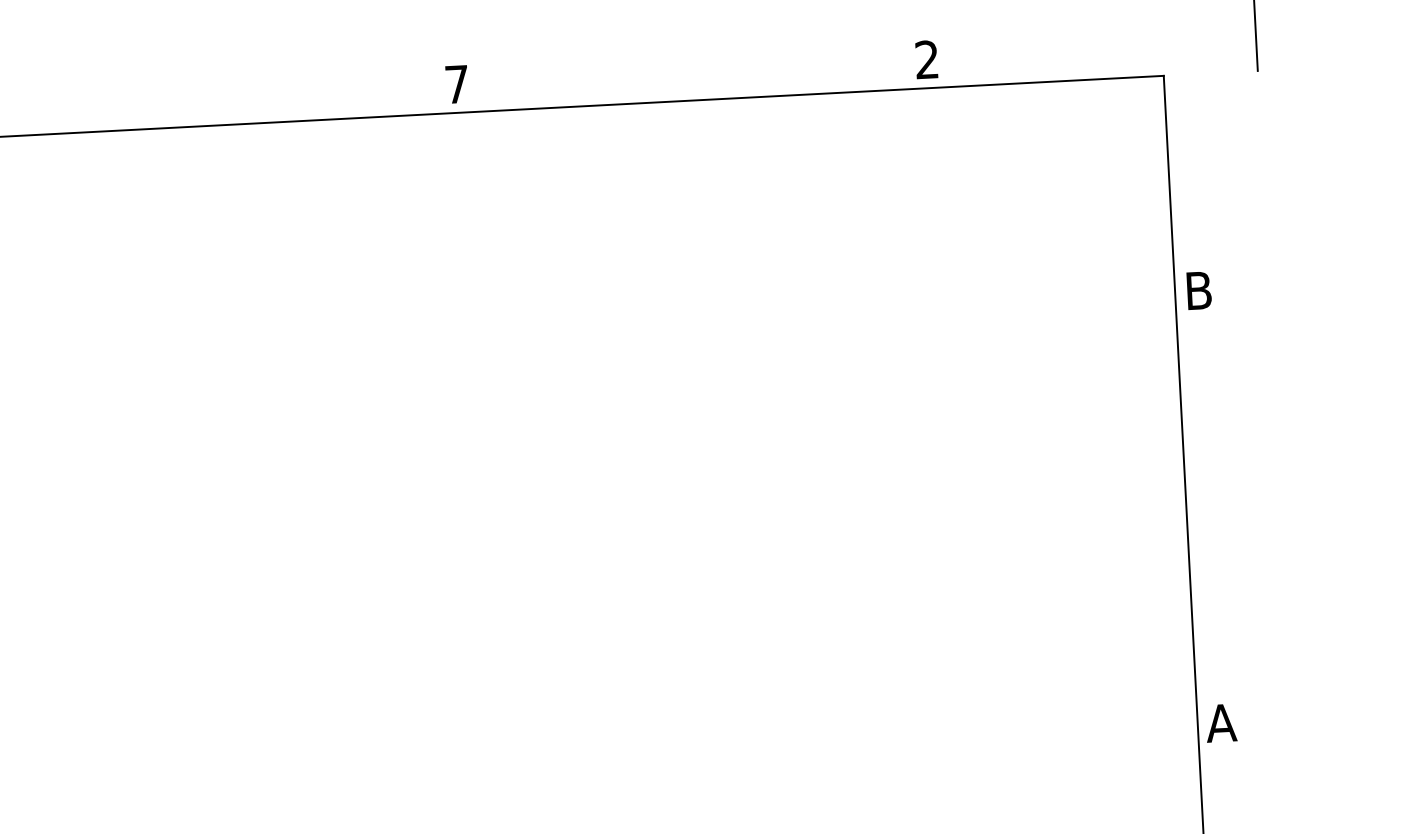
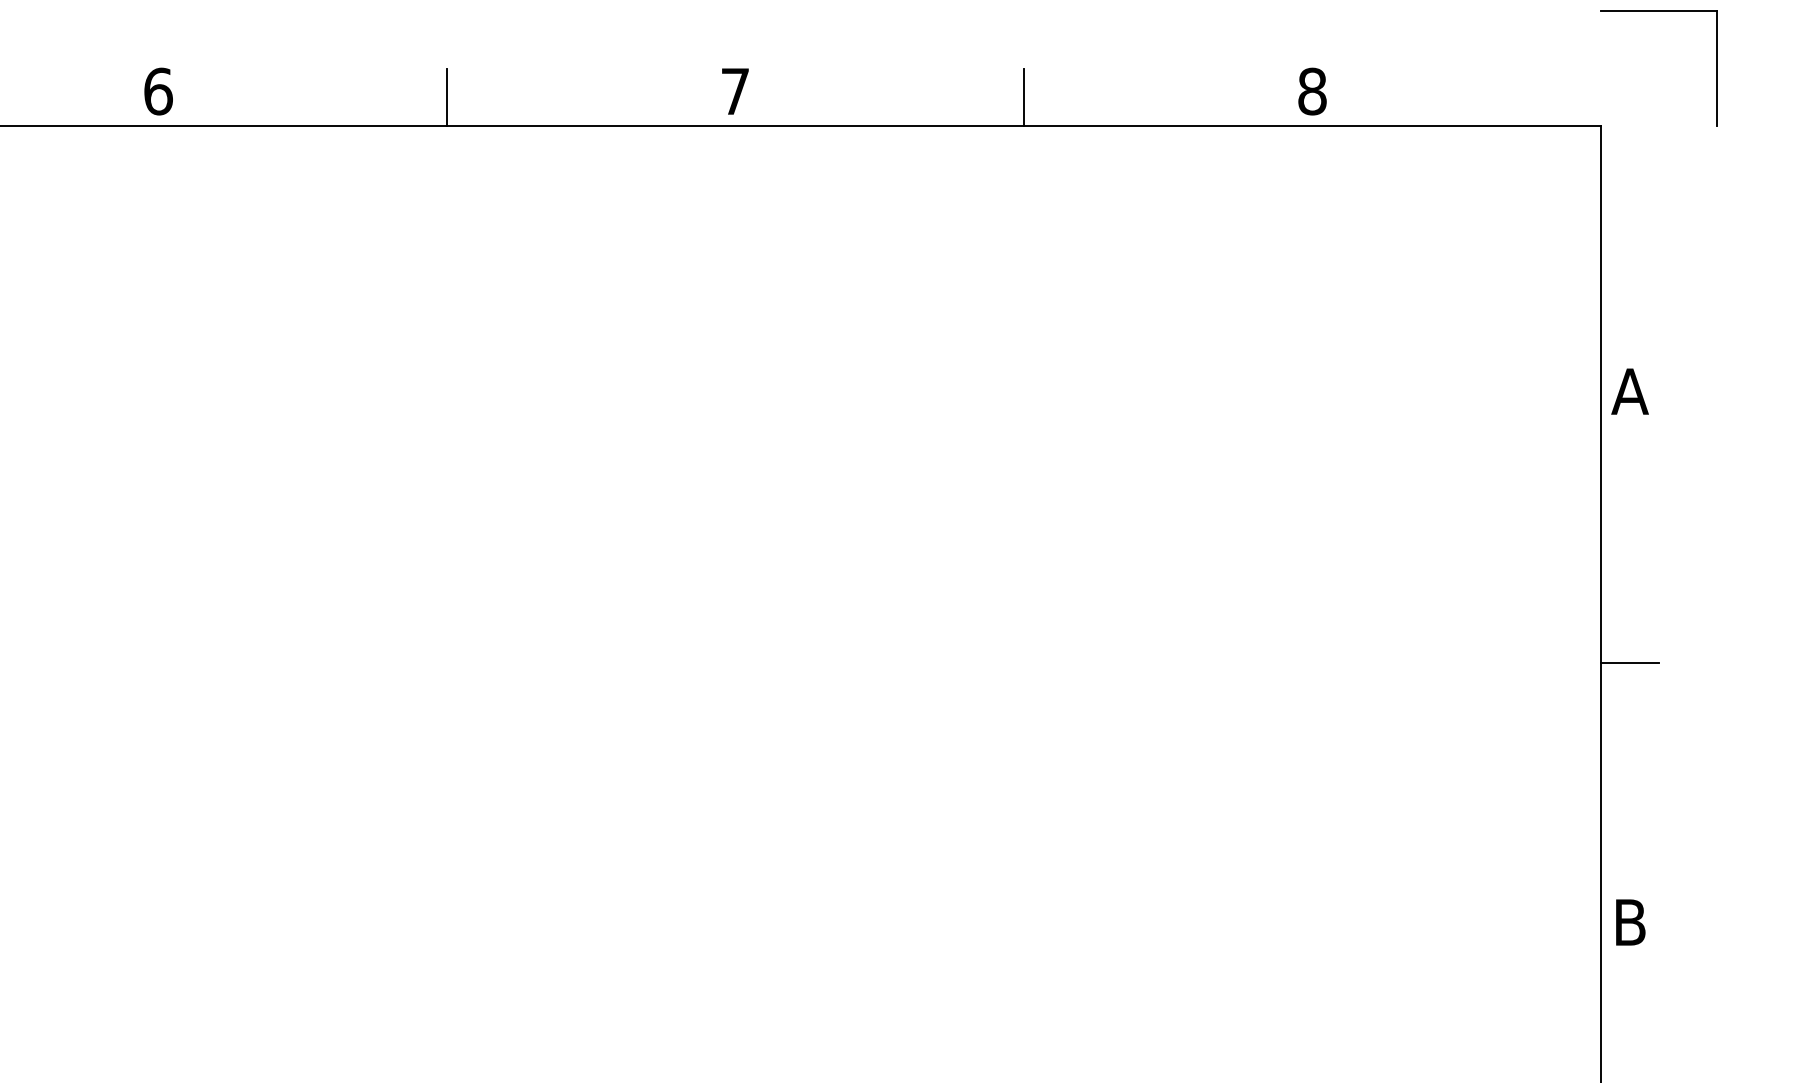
text: (927, 59) -> (1312, 91), 2 -> 8
line: (692, 76) -> (1024, 97), added
line: (222, 101) -> (447, 97), added
text: (1198, 290) -> (1629, 391), B -> A
line: (1209, 511) -> (1629, 662), added
text: (1220, 723) -> (1629, 922), A -> B

